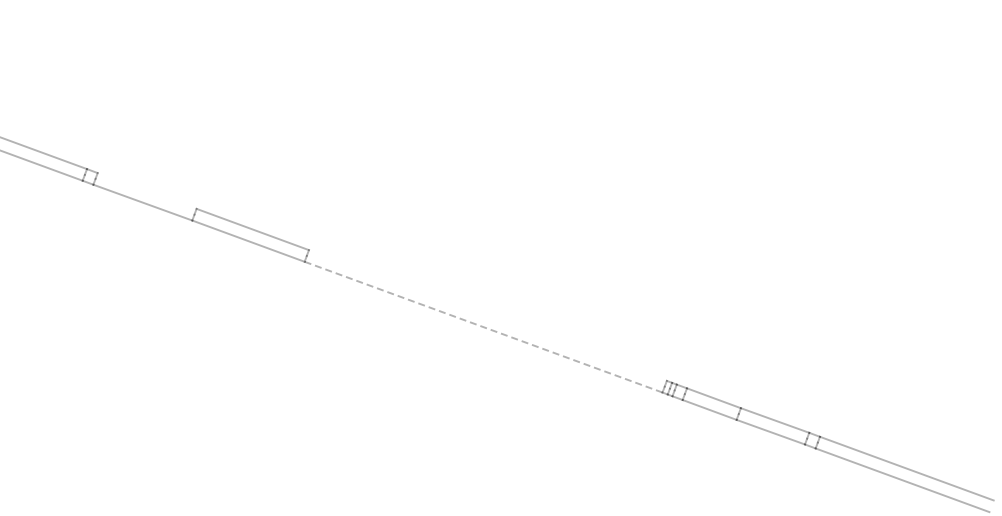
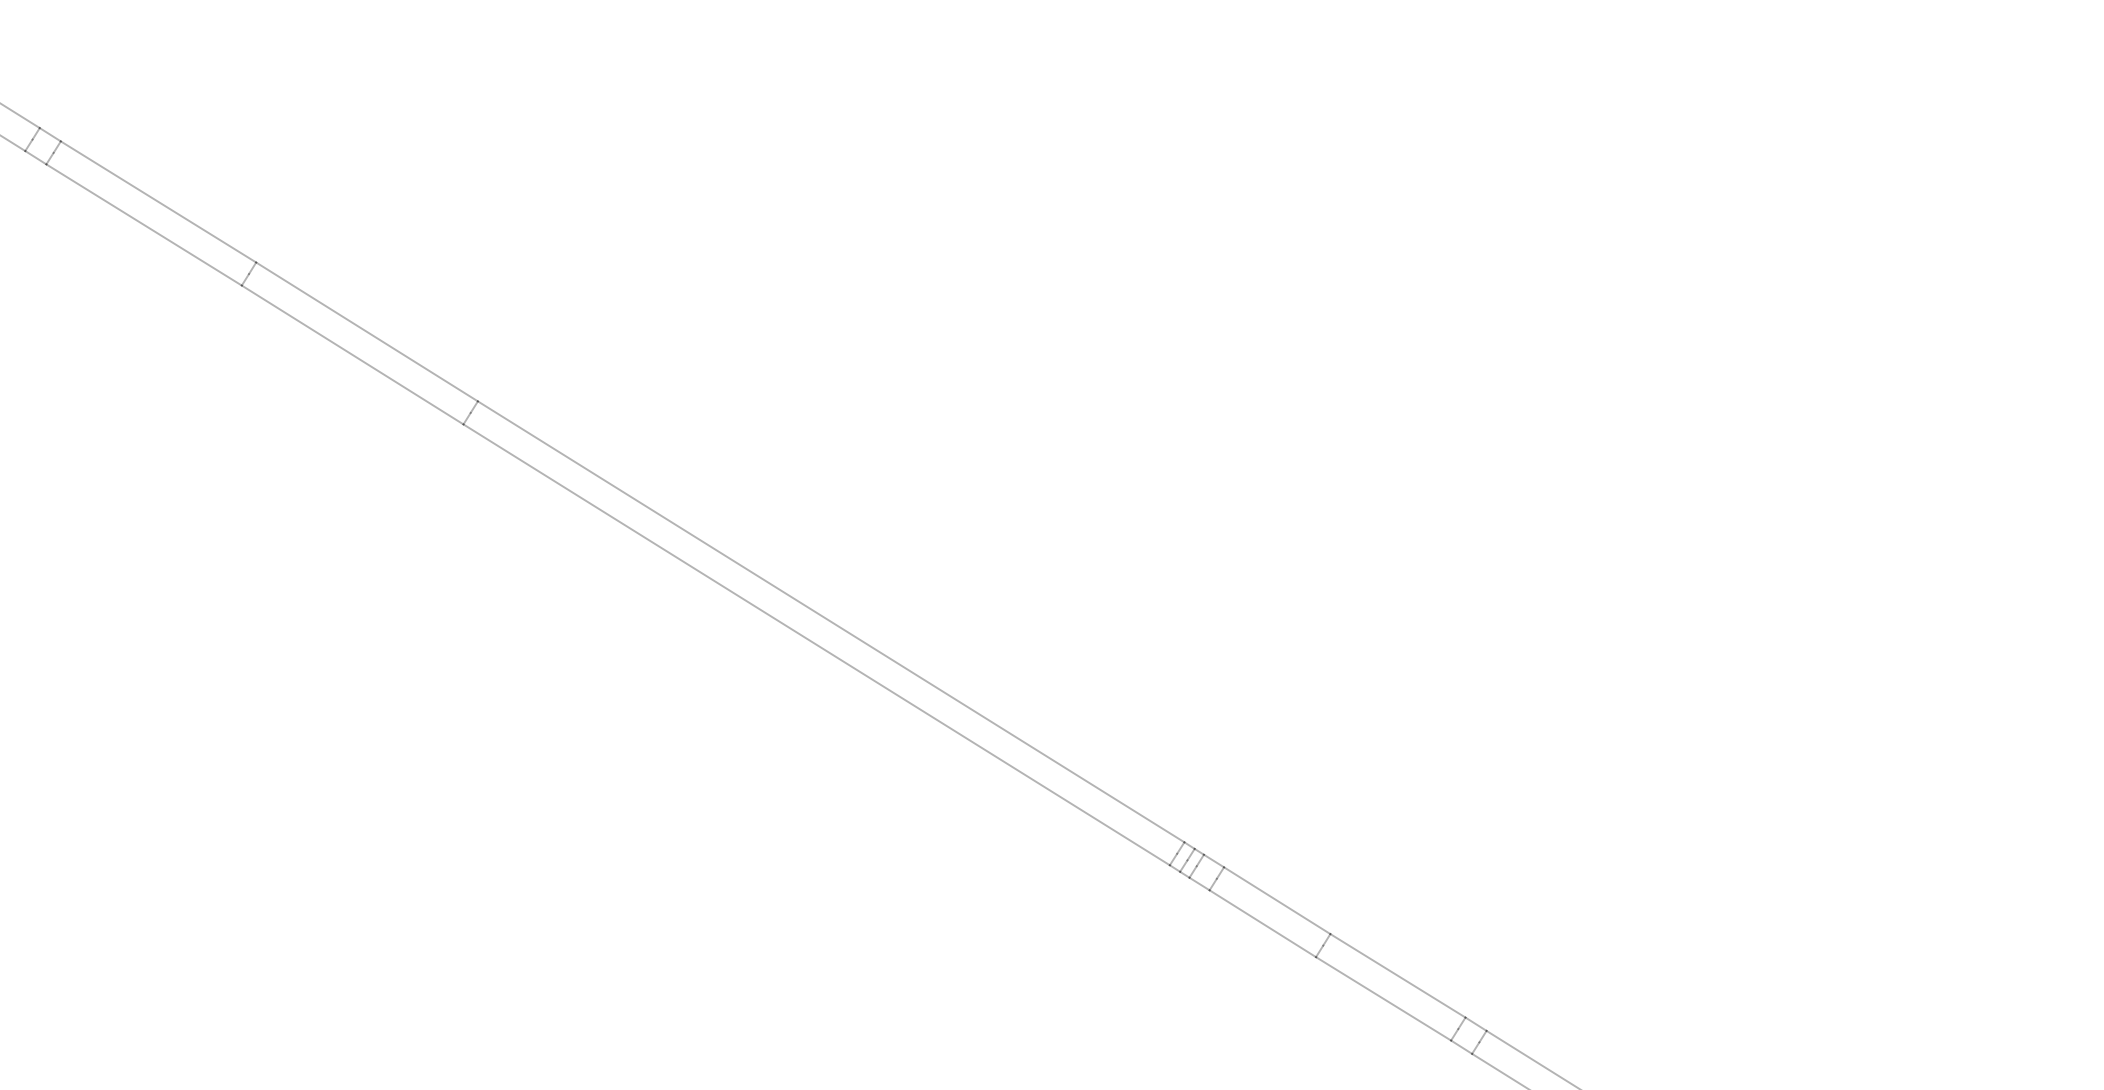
line: (146, 190) -> (157, 200), added
line: (487, 315) -> (830, 621), added
line: (484, 327) -> (818, 645), dashed -> solid

